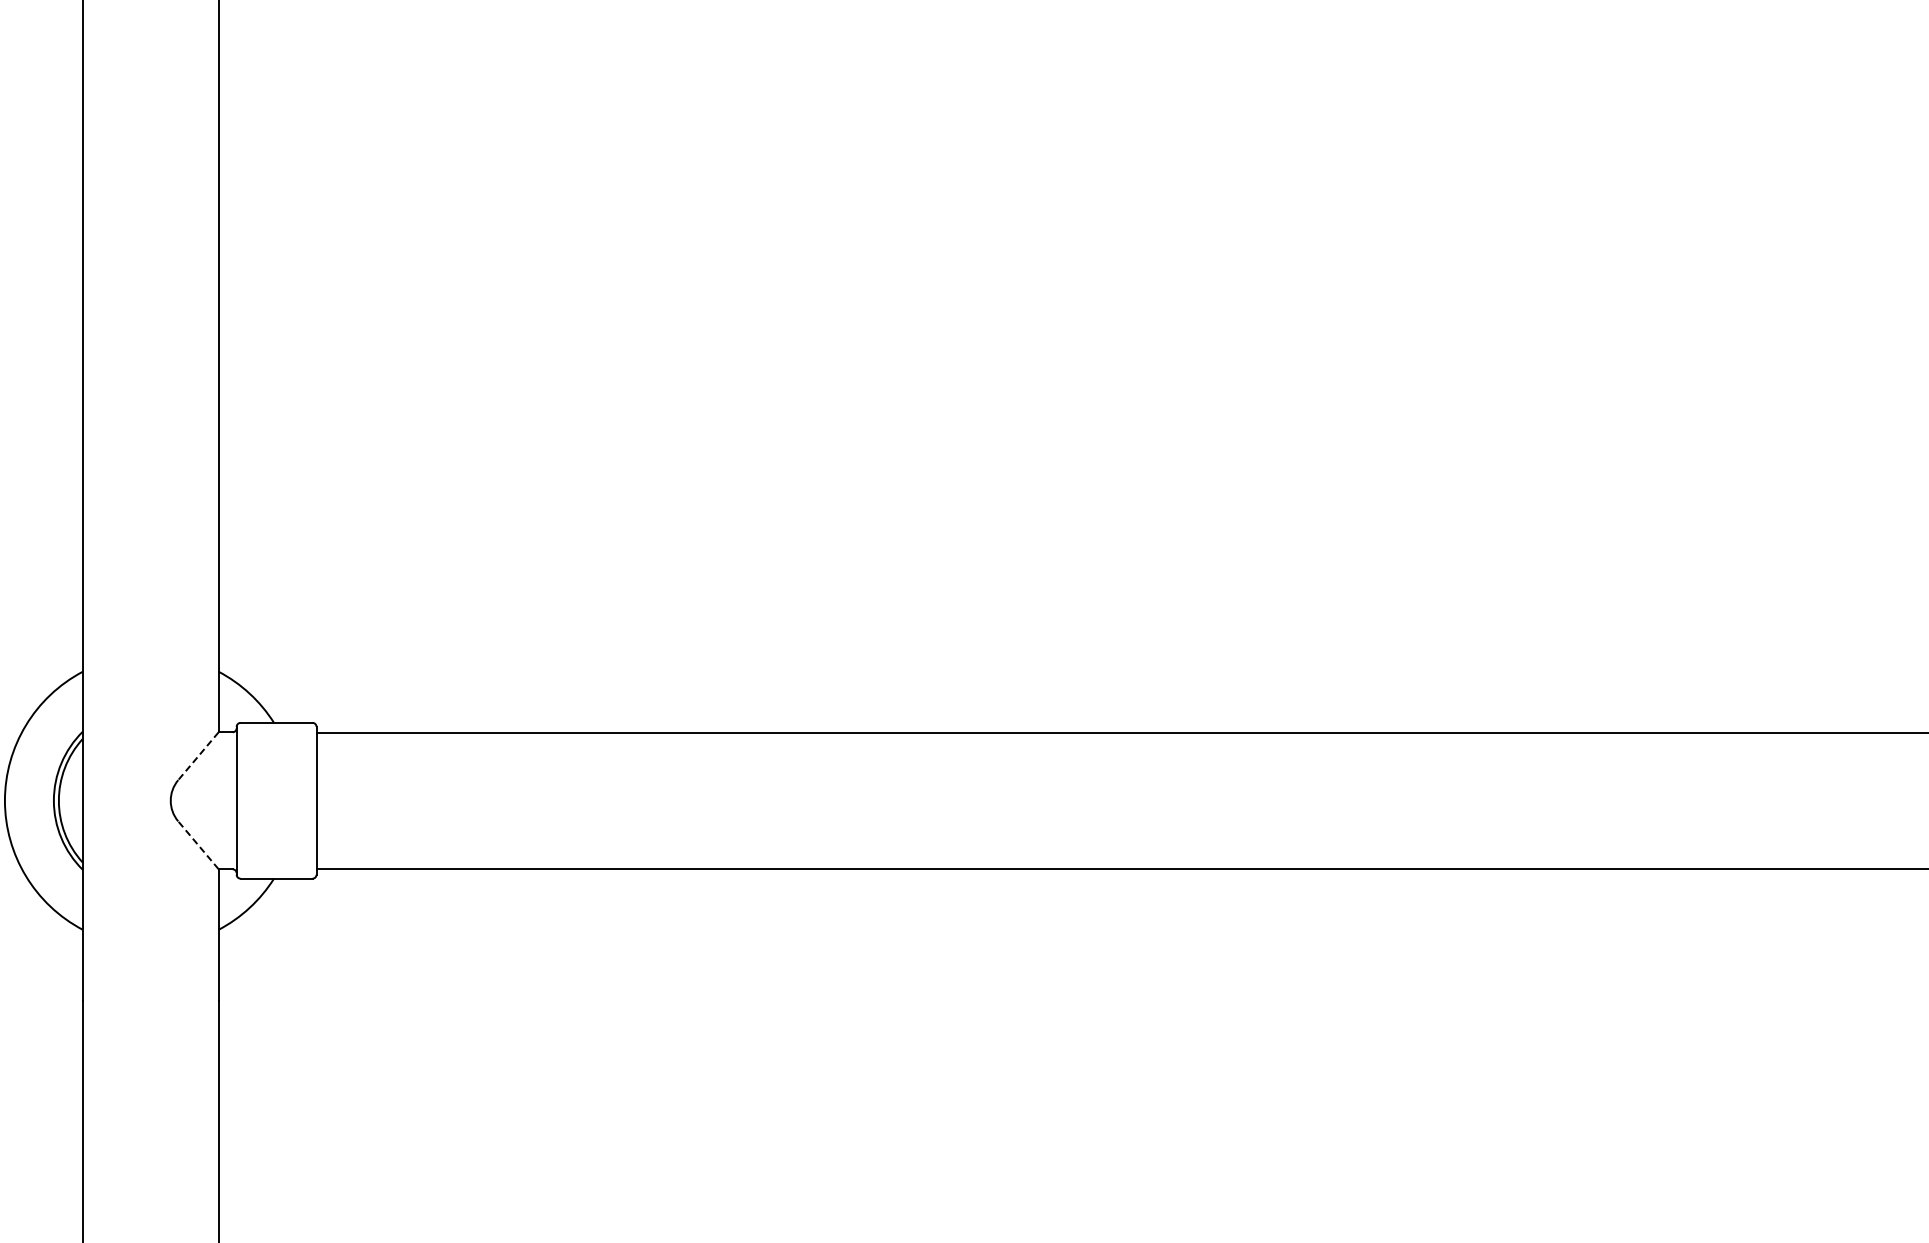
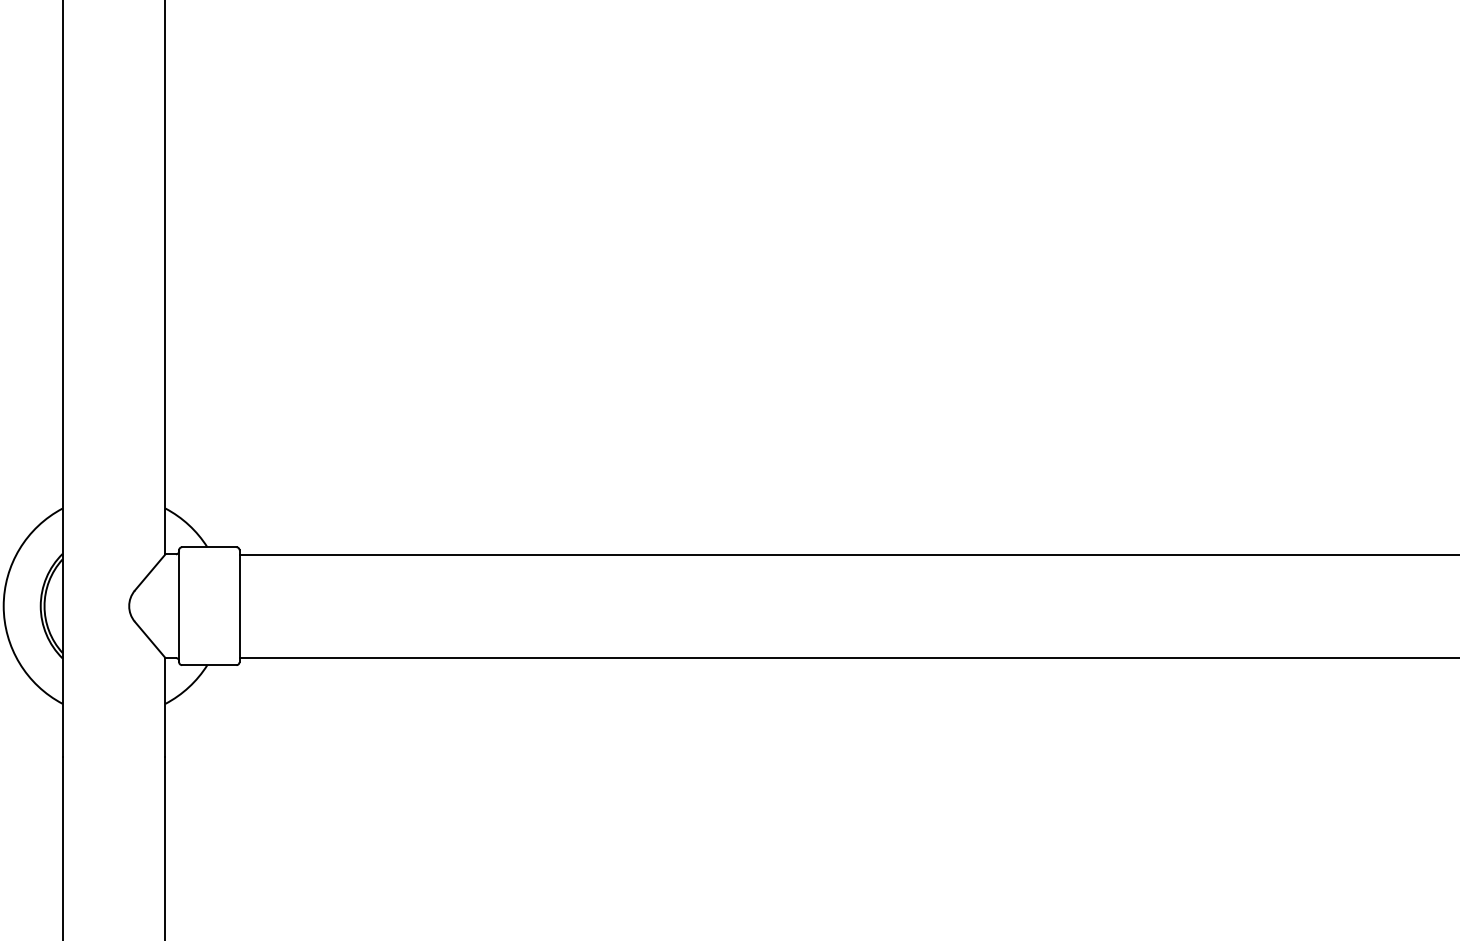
line: (198, 756) -> (150, 572), dashed -> solid
line: (198, 844) -> (150, 639), dashed -> solid

